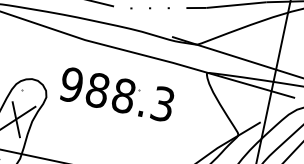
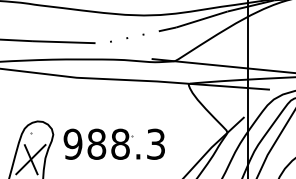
part: (116, 93) -> (113, 143), moved

